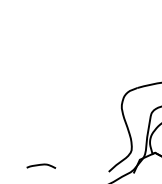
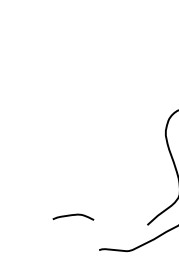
curve: (41, 165) -> (73, 216), moved

